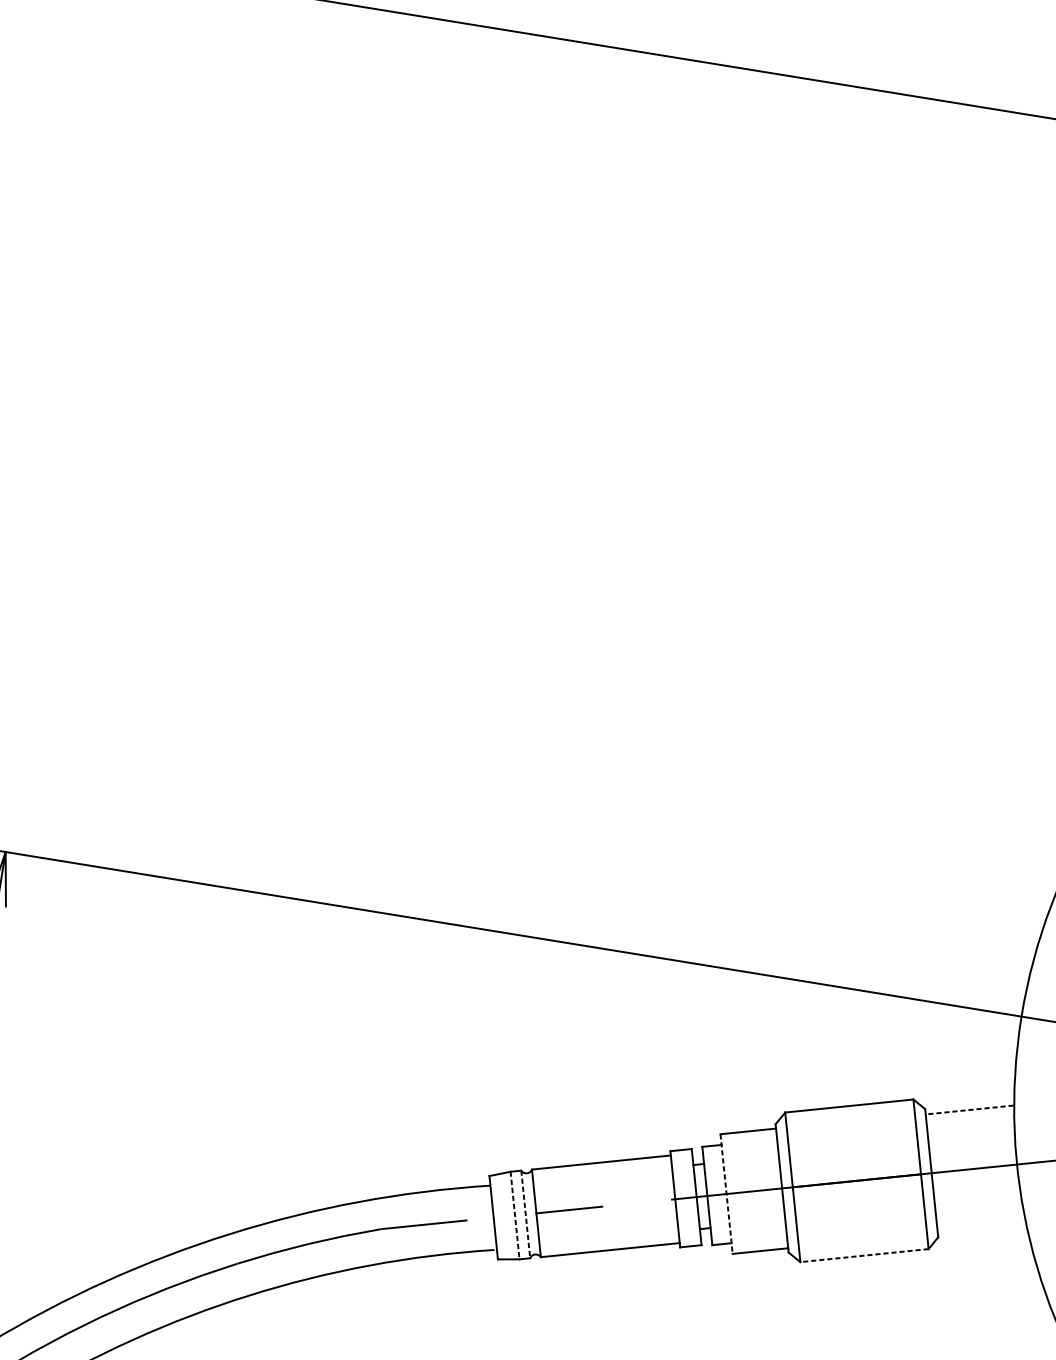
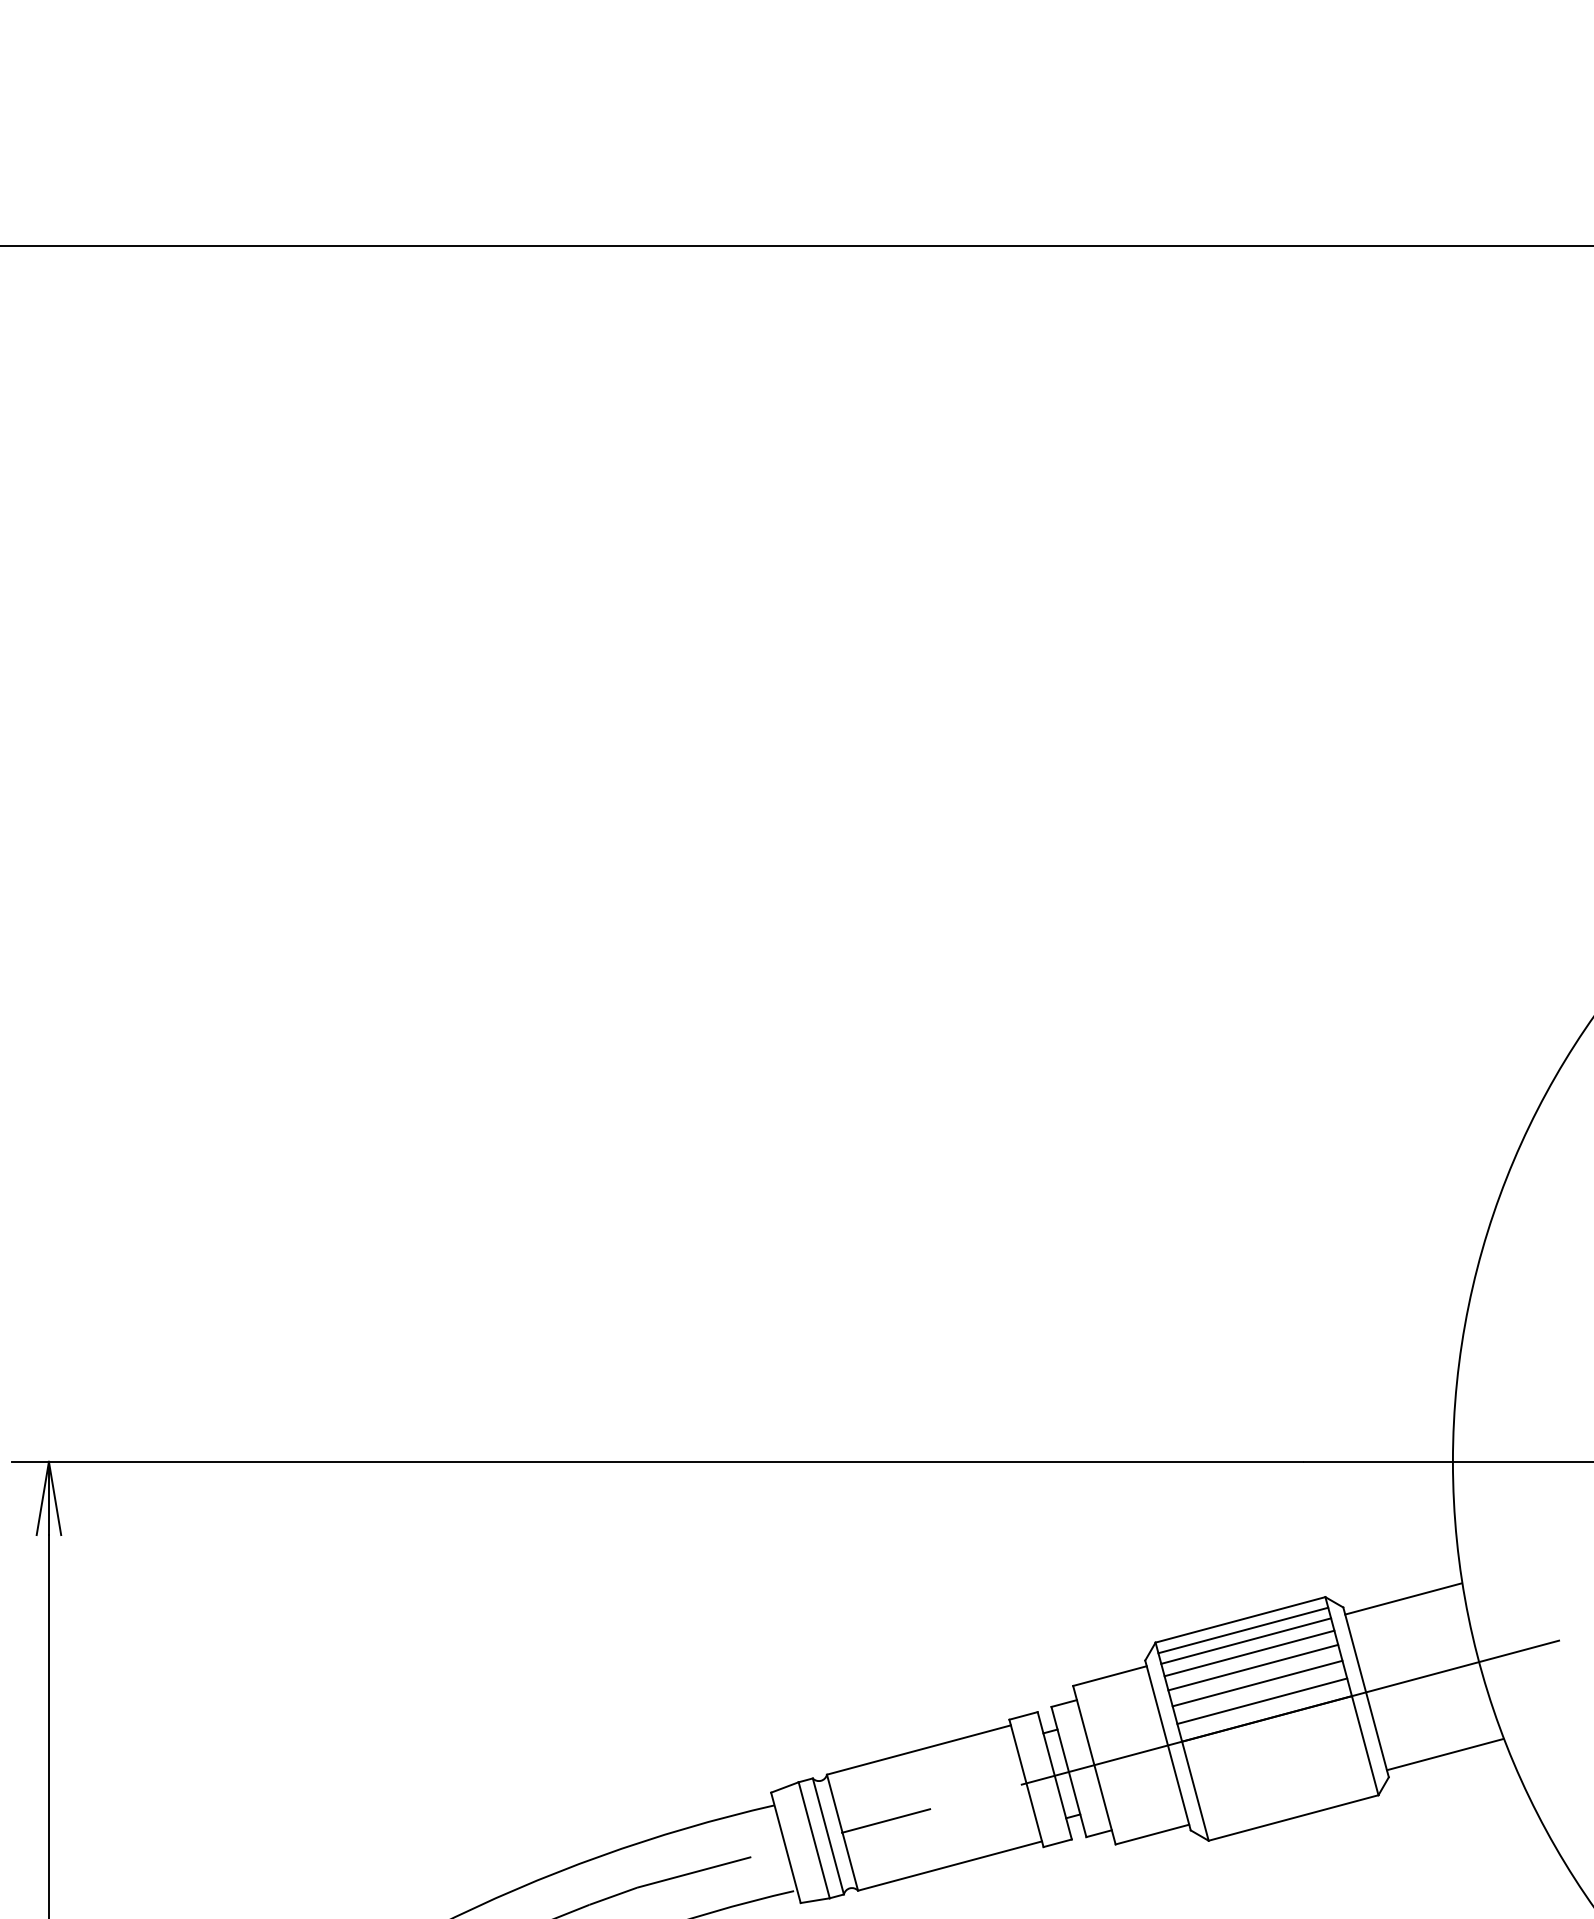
line: (968, 1110) -> (1402, 1599), dashed -> solid
line: (850, 1114) -> (1243, 1630), added
line: (851, 1121) -> (1246, 1640), added
line: (851, 1131) -> (1249, 1653), added
line: (853, 1142) -> (1253, 1667), added
line: (854, 1154) -> (1257, 1683), added
line: (855, 1166) -> (1262, 1700), added
line: (726, 1194) -> (1094, 1765), dashed -> solid
line: (525, 1214) -> (828, 1836), dashed -> solid
line: (515, 1215) -> (814, 1840), dashed -> solid
line: (981, 1227) -> (1444, 1754), added
line: (864, 1255) -> (1293, 1817), dashed -> solid

